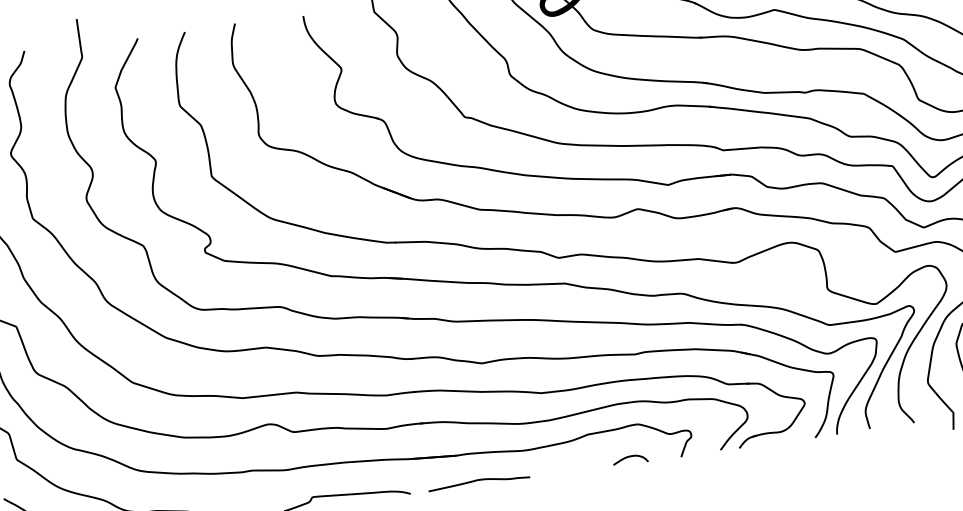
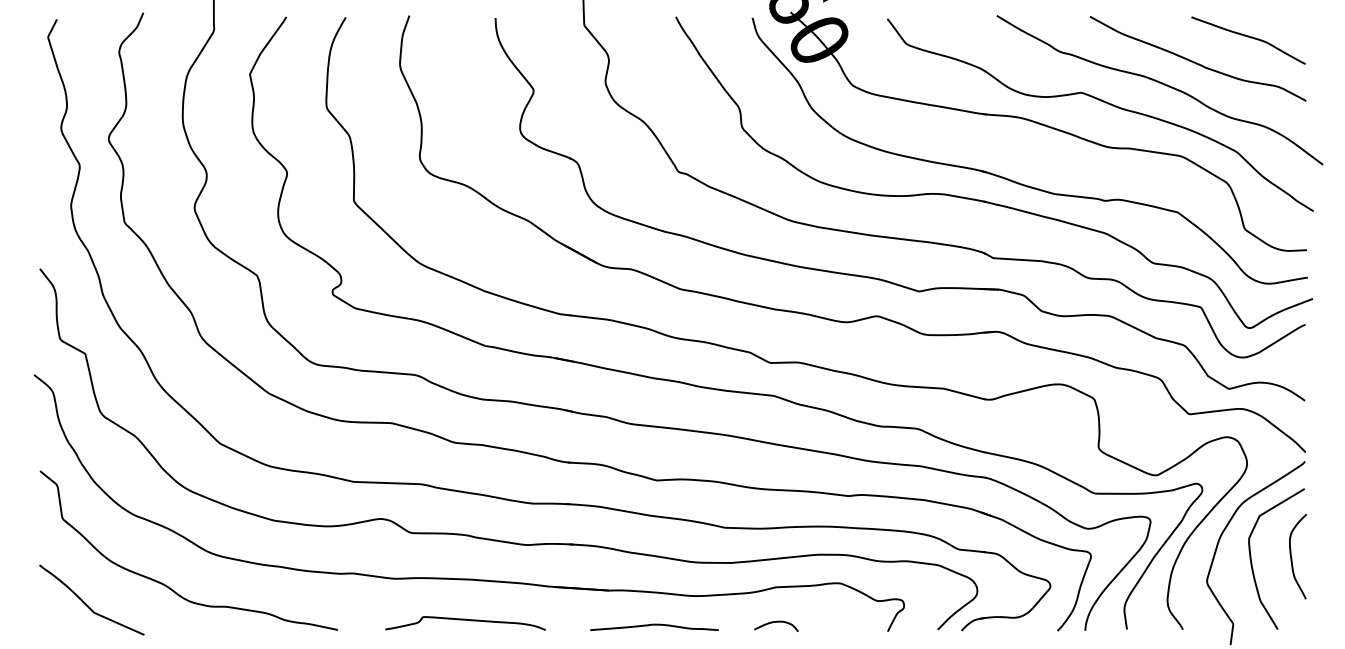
curve: (630, 456) -> (776, 622), moved
curve: (478, 480) -> (654, 625), moved

